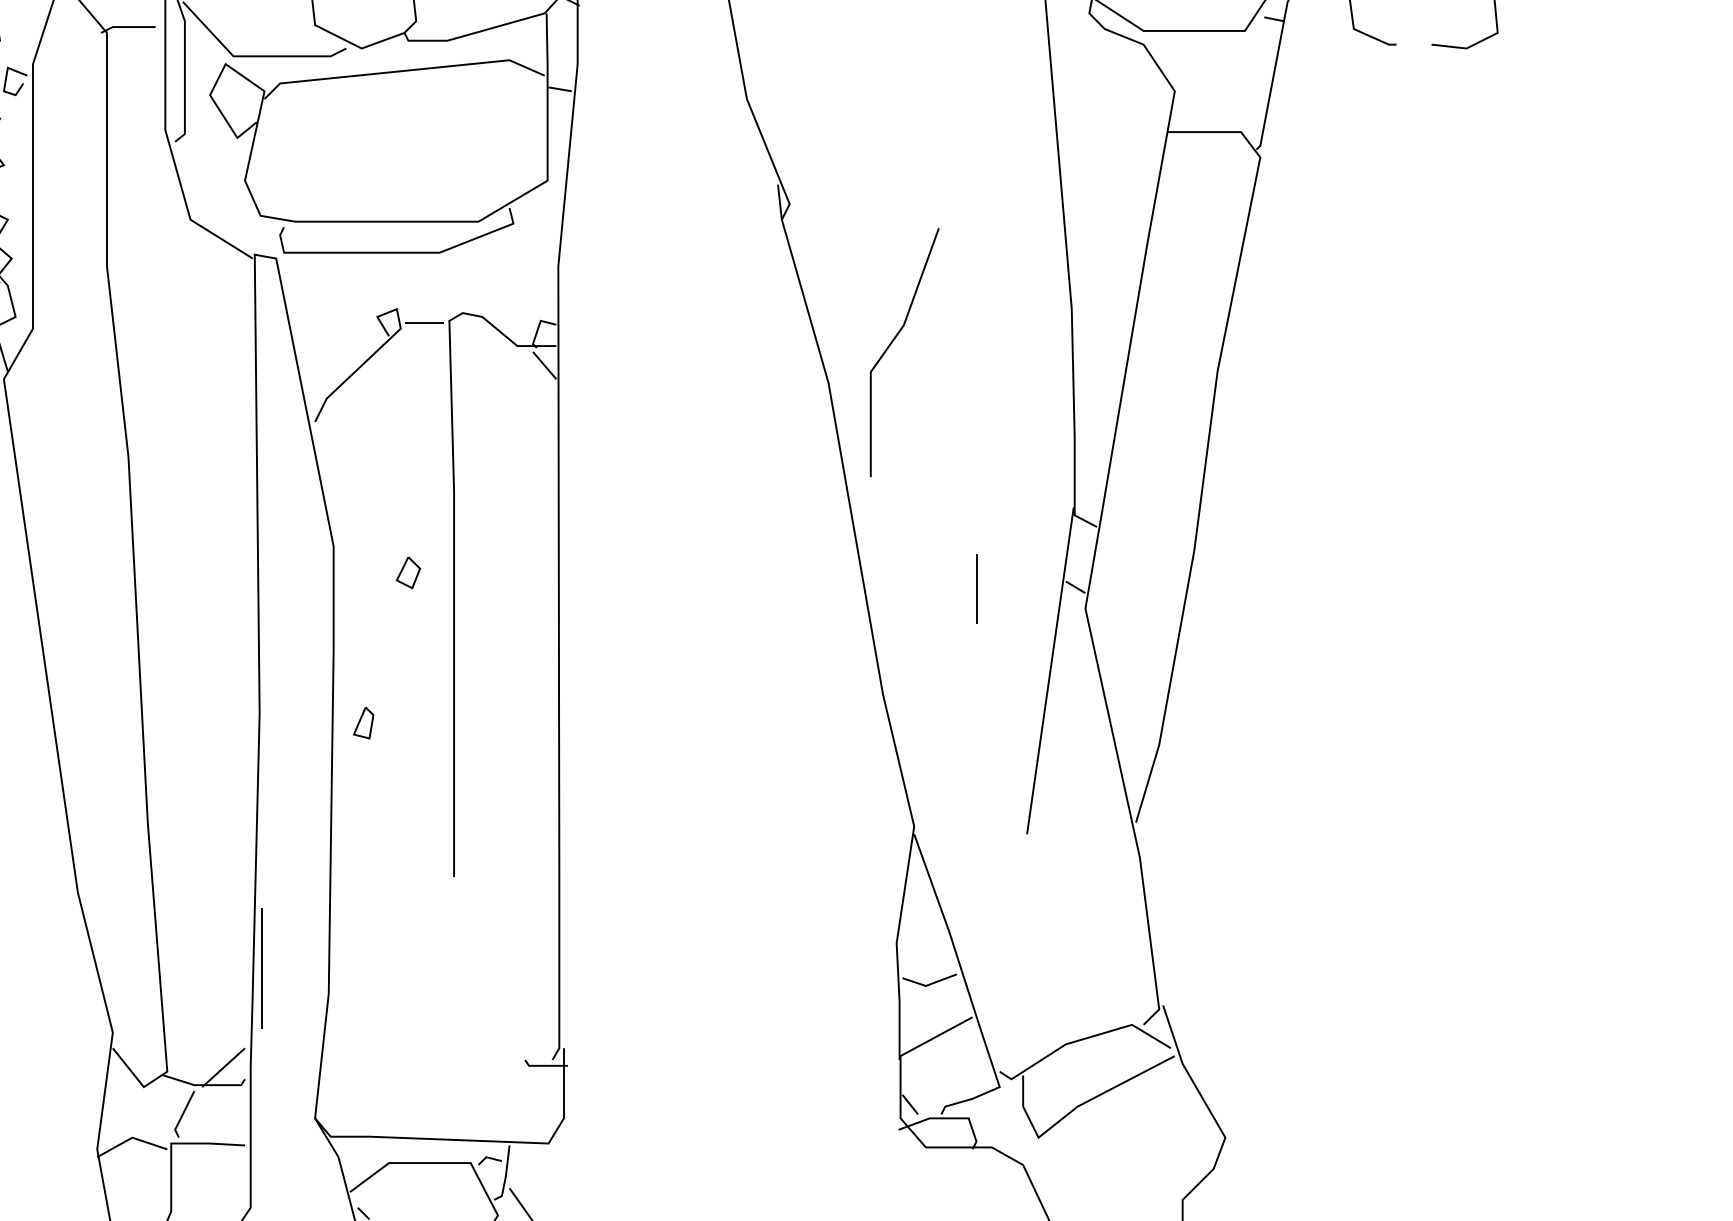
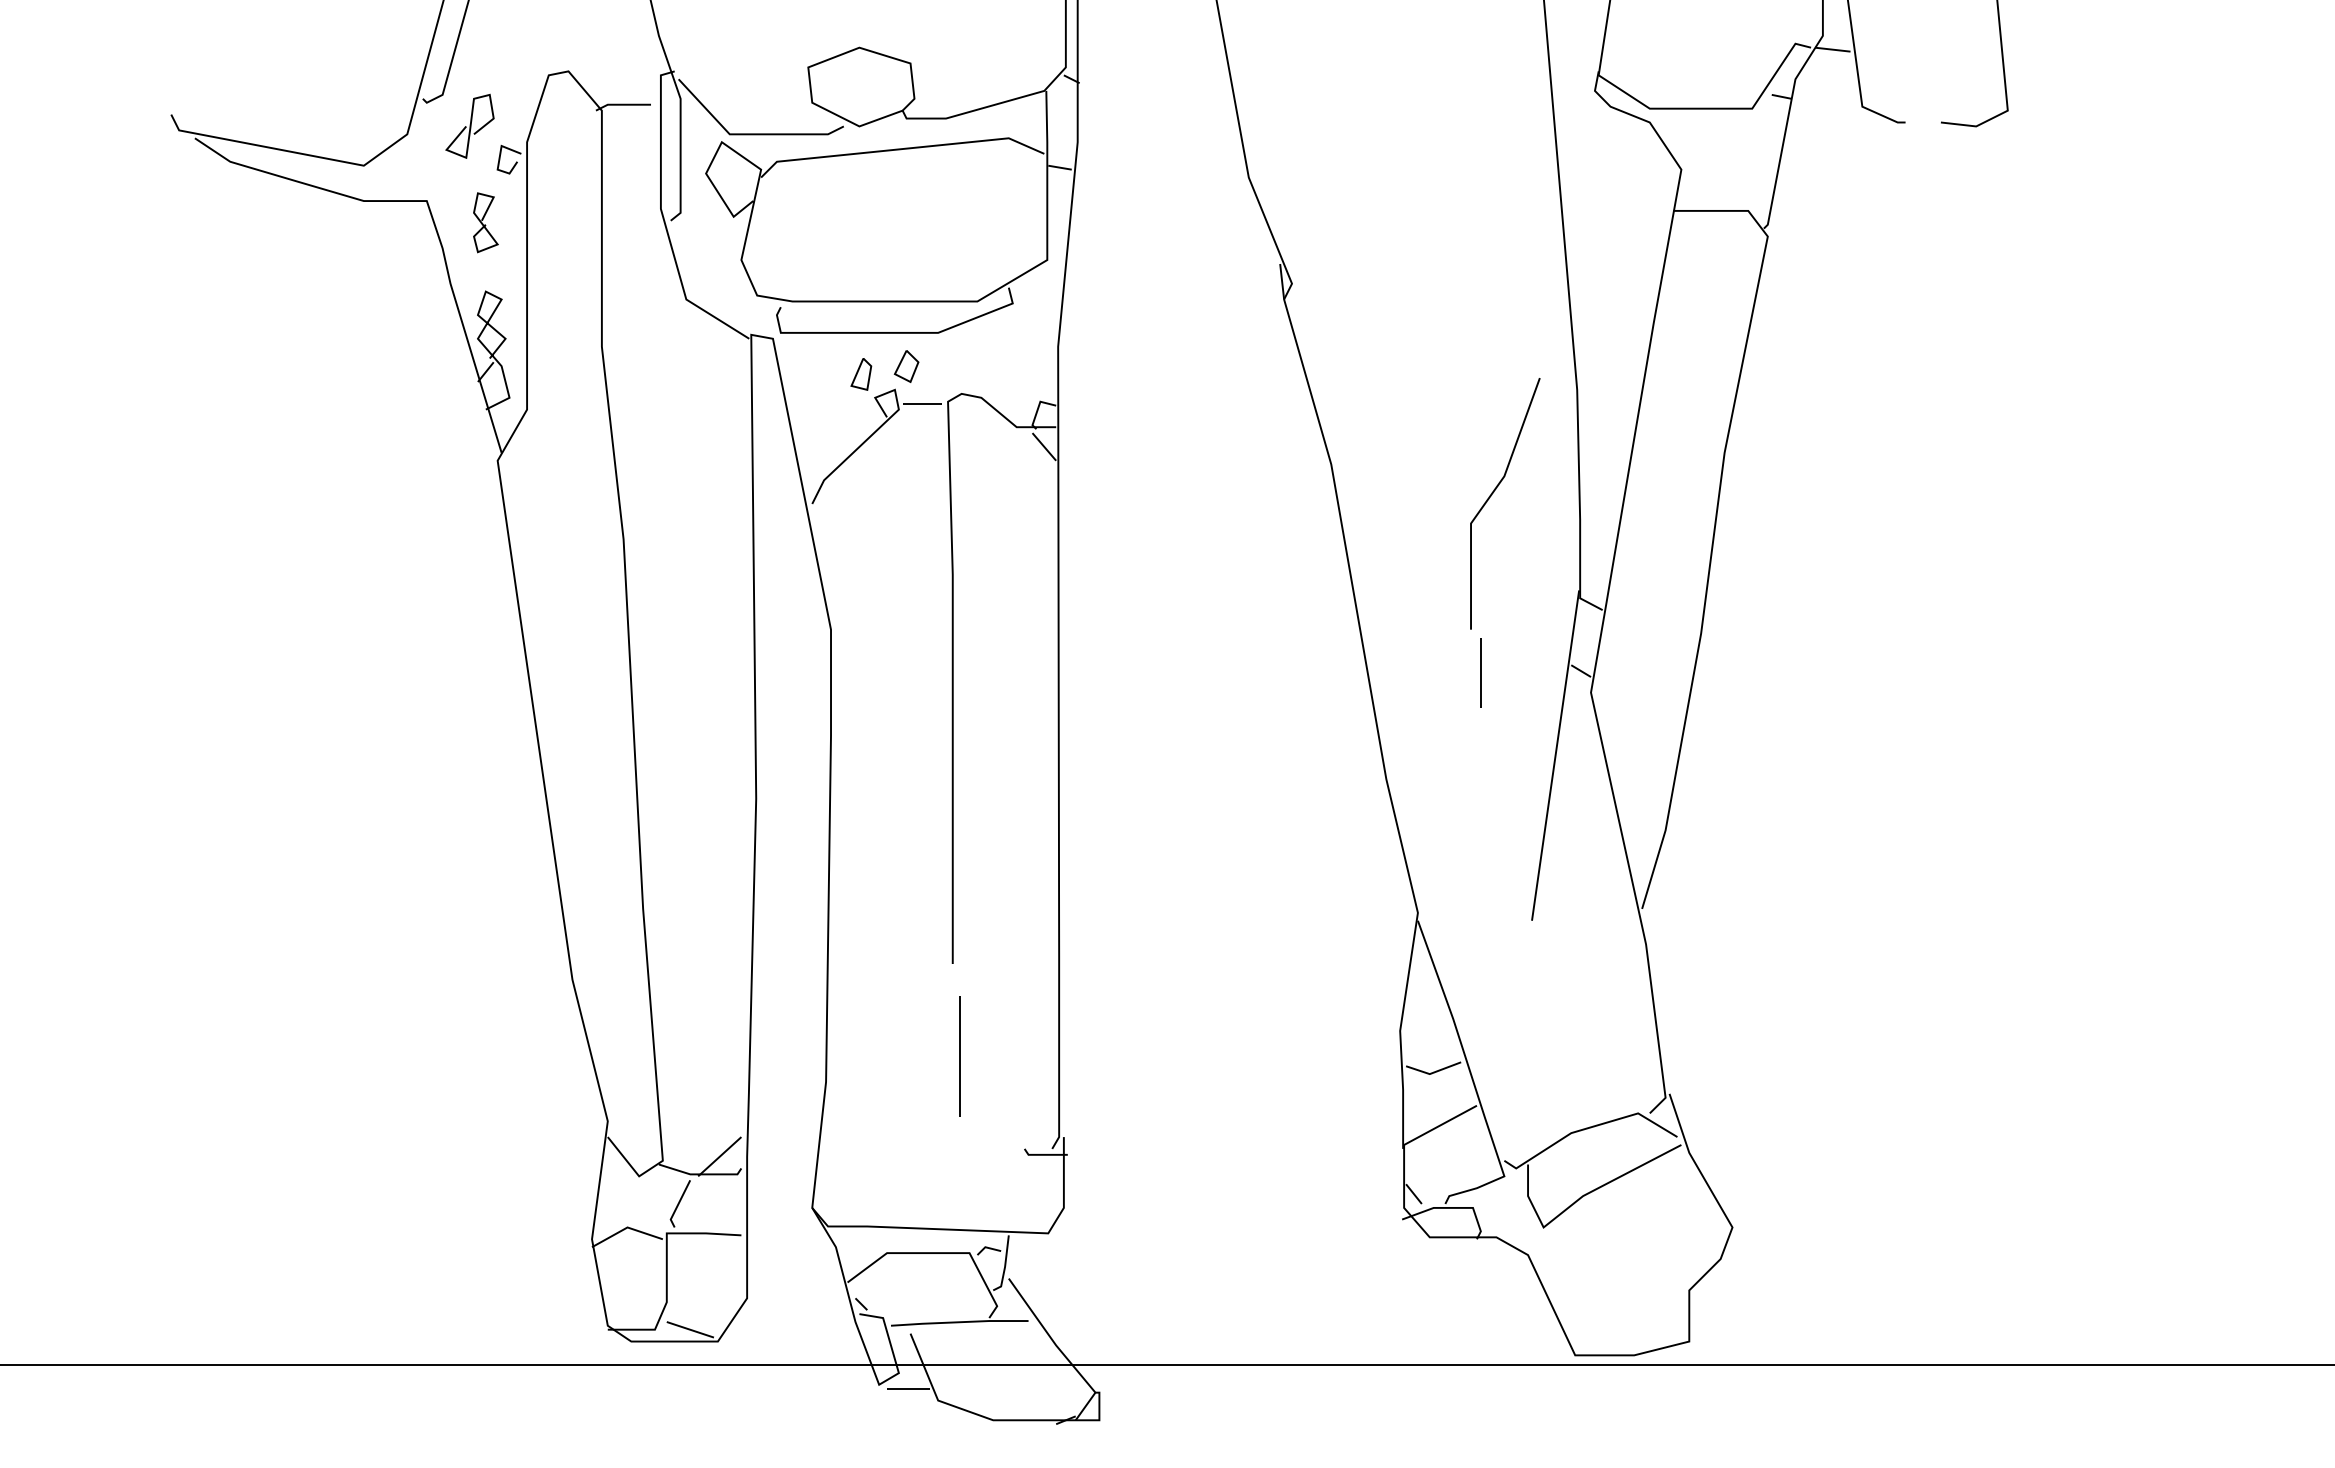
line: (894, 341) -> (1494, 492), moved
part: (408, 572) -> (906, 366), moved
part: (363, 723) -> (861, 374), moved
line: (261, 968) -> (959, 1056), moved

